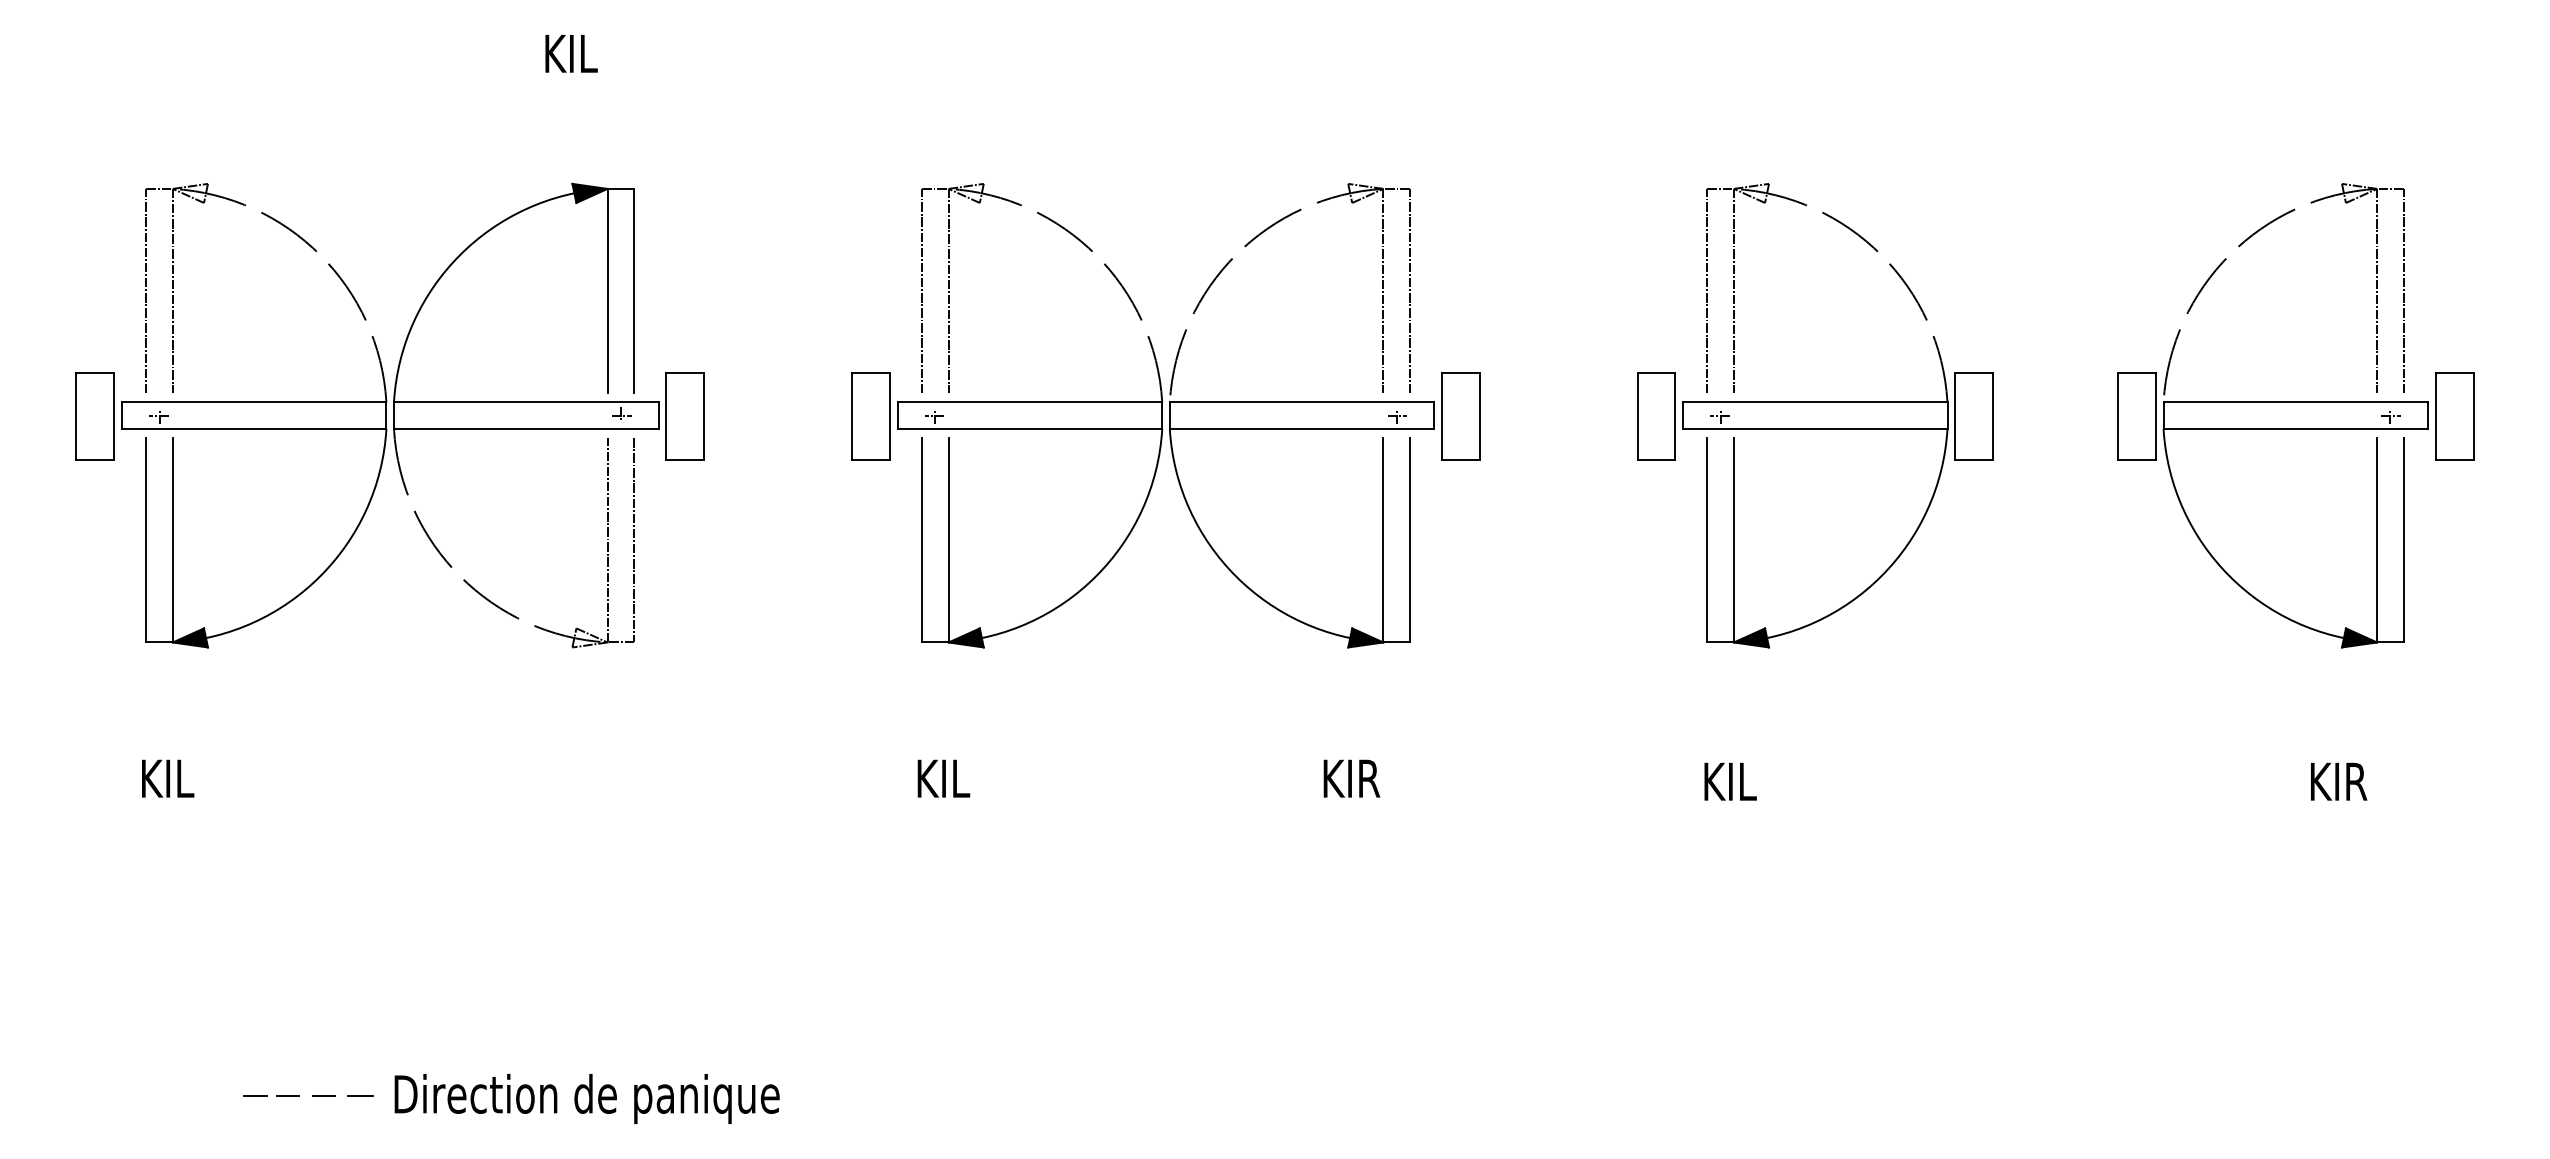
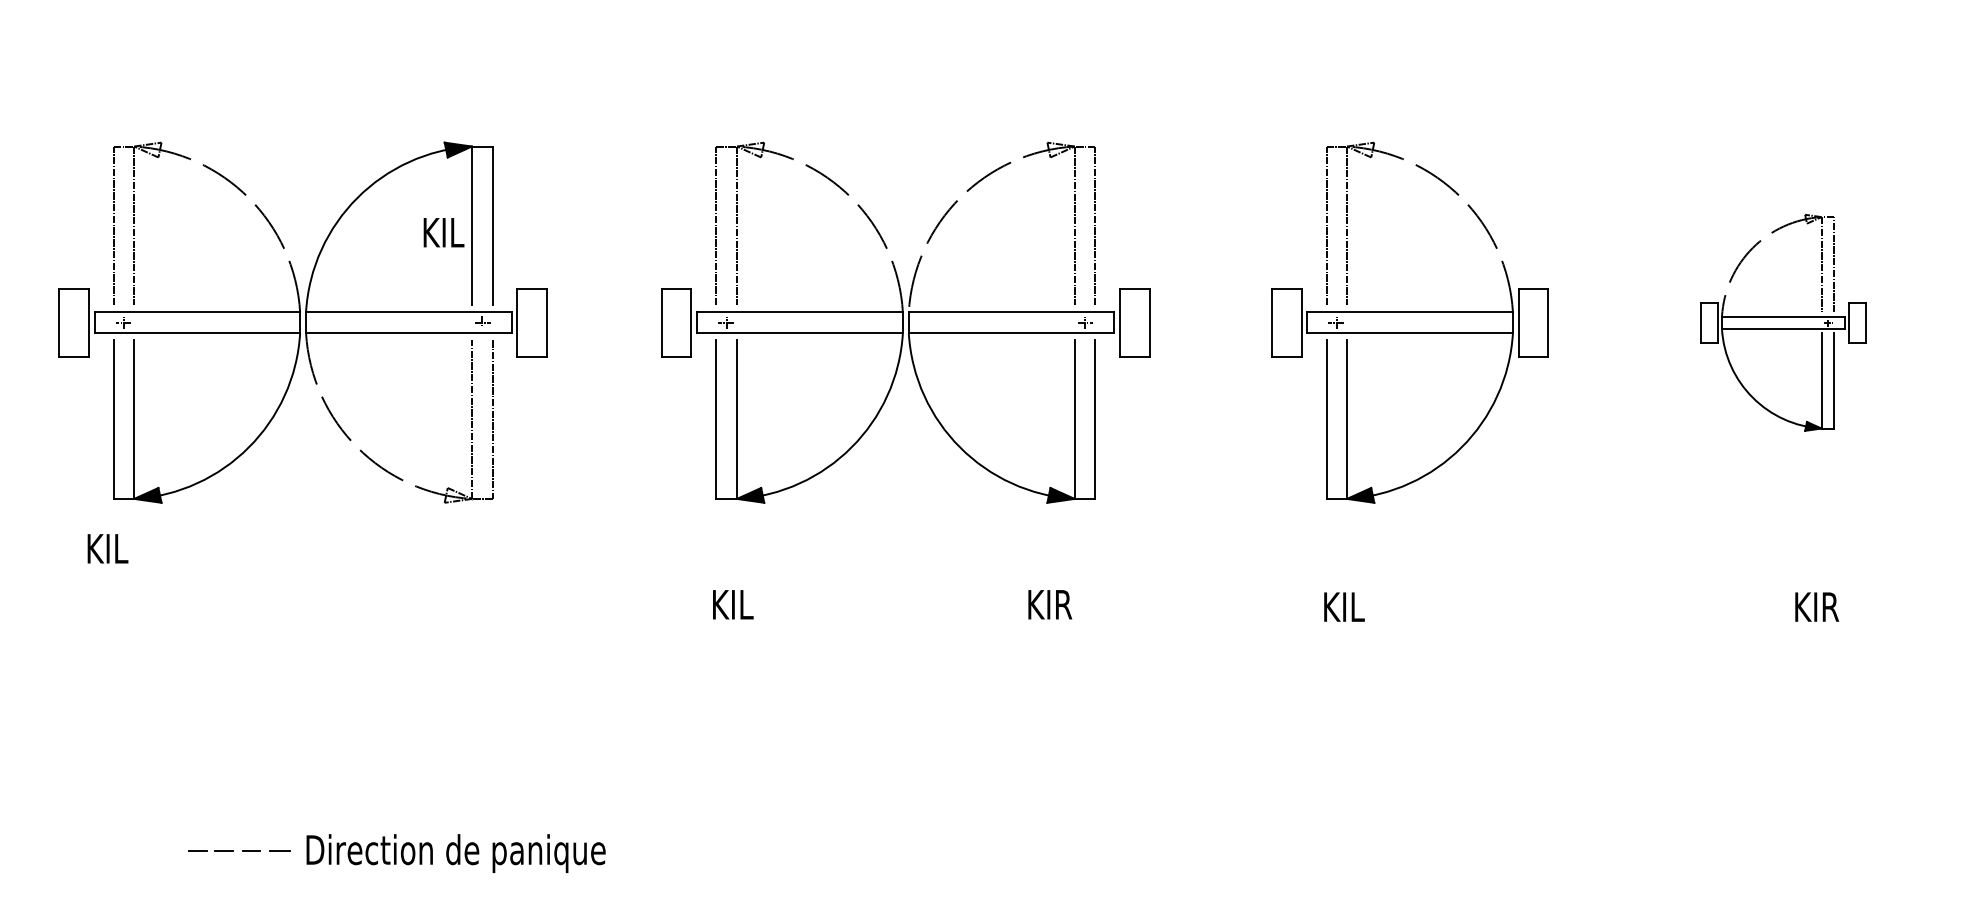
text: (571, 53) -> (443, 232), moved
part: (2295, 415) -> (1783, 322), size x0.6
text: (168, 778) -> (108, 548), moved

